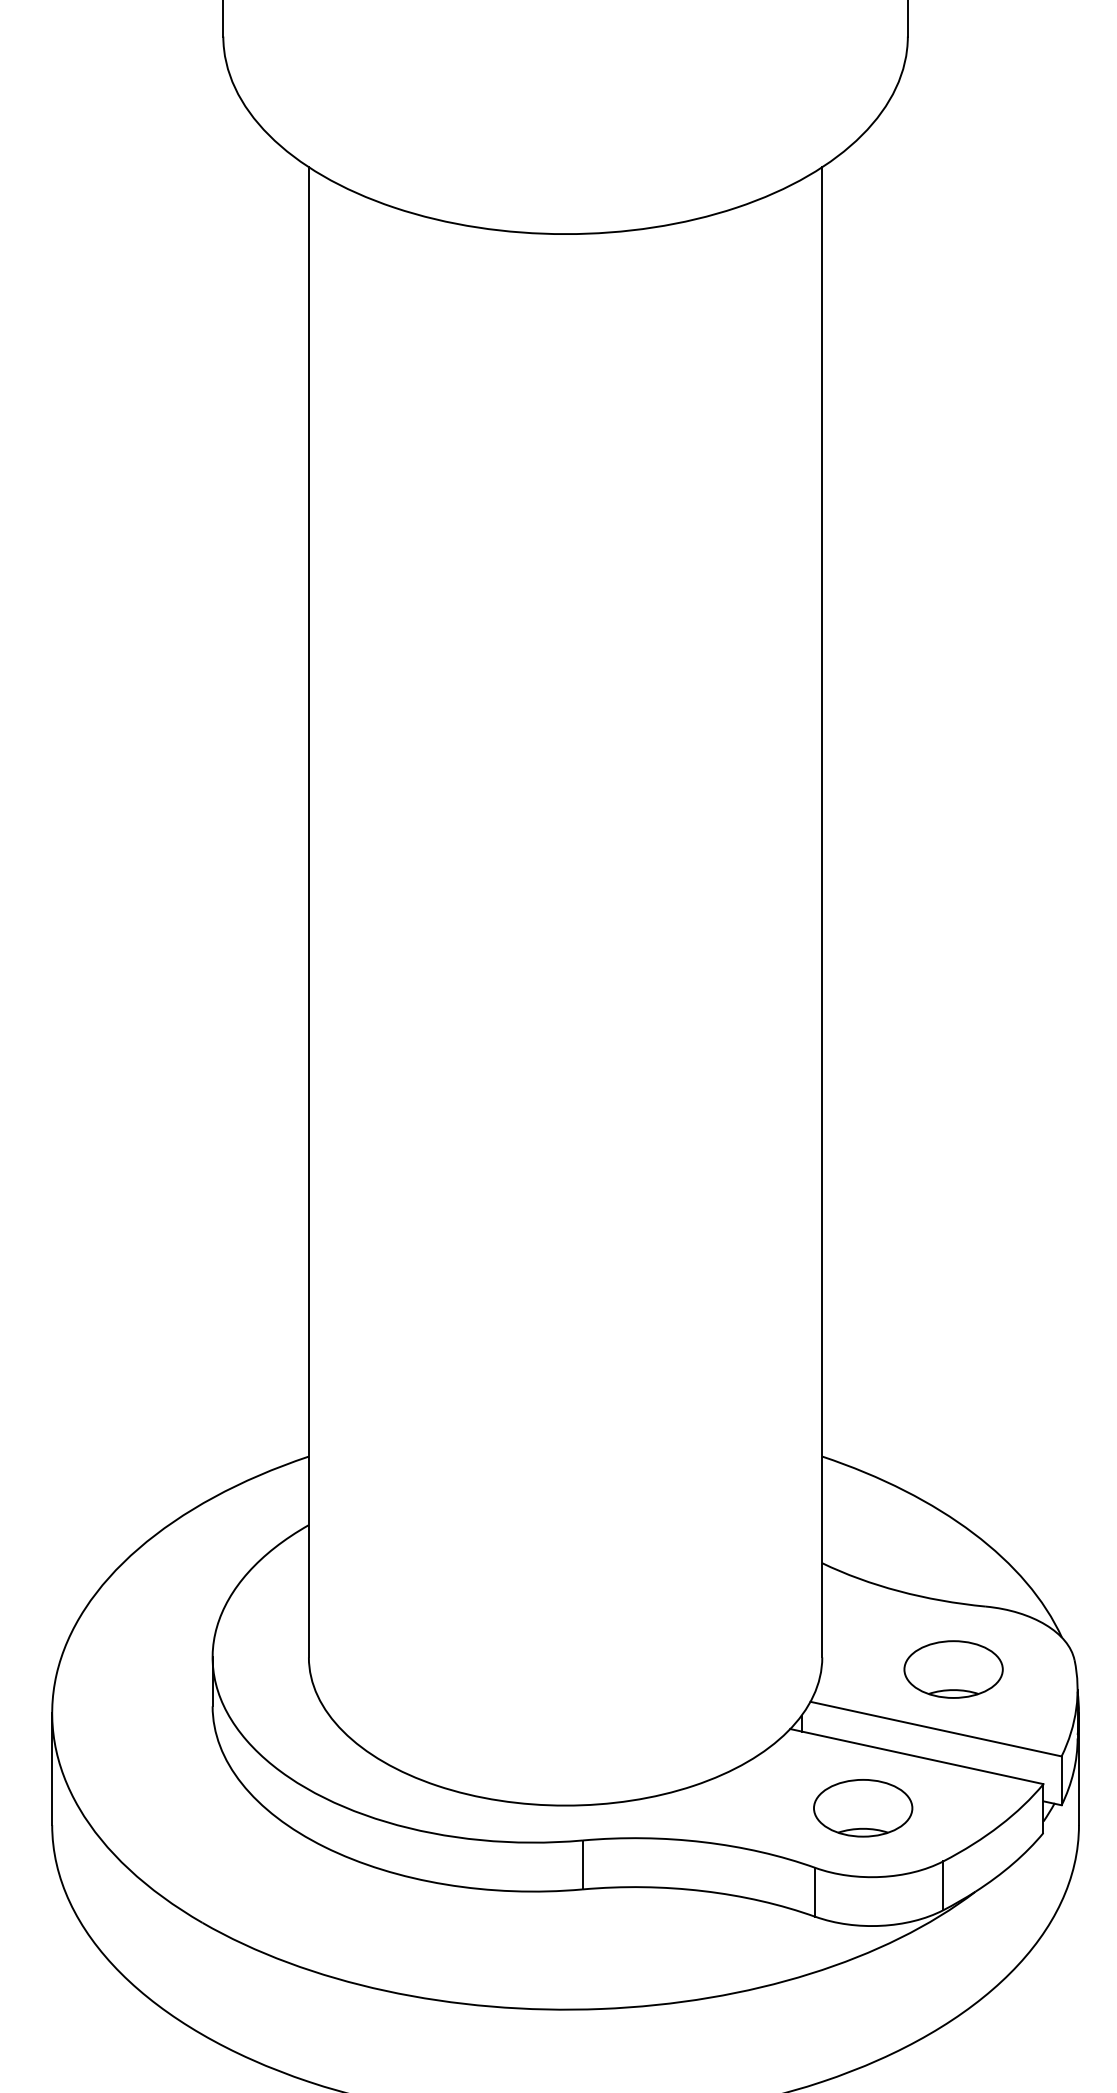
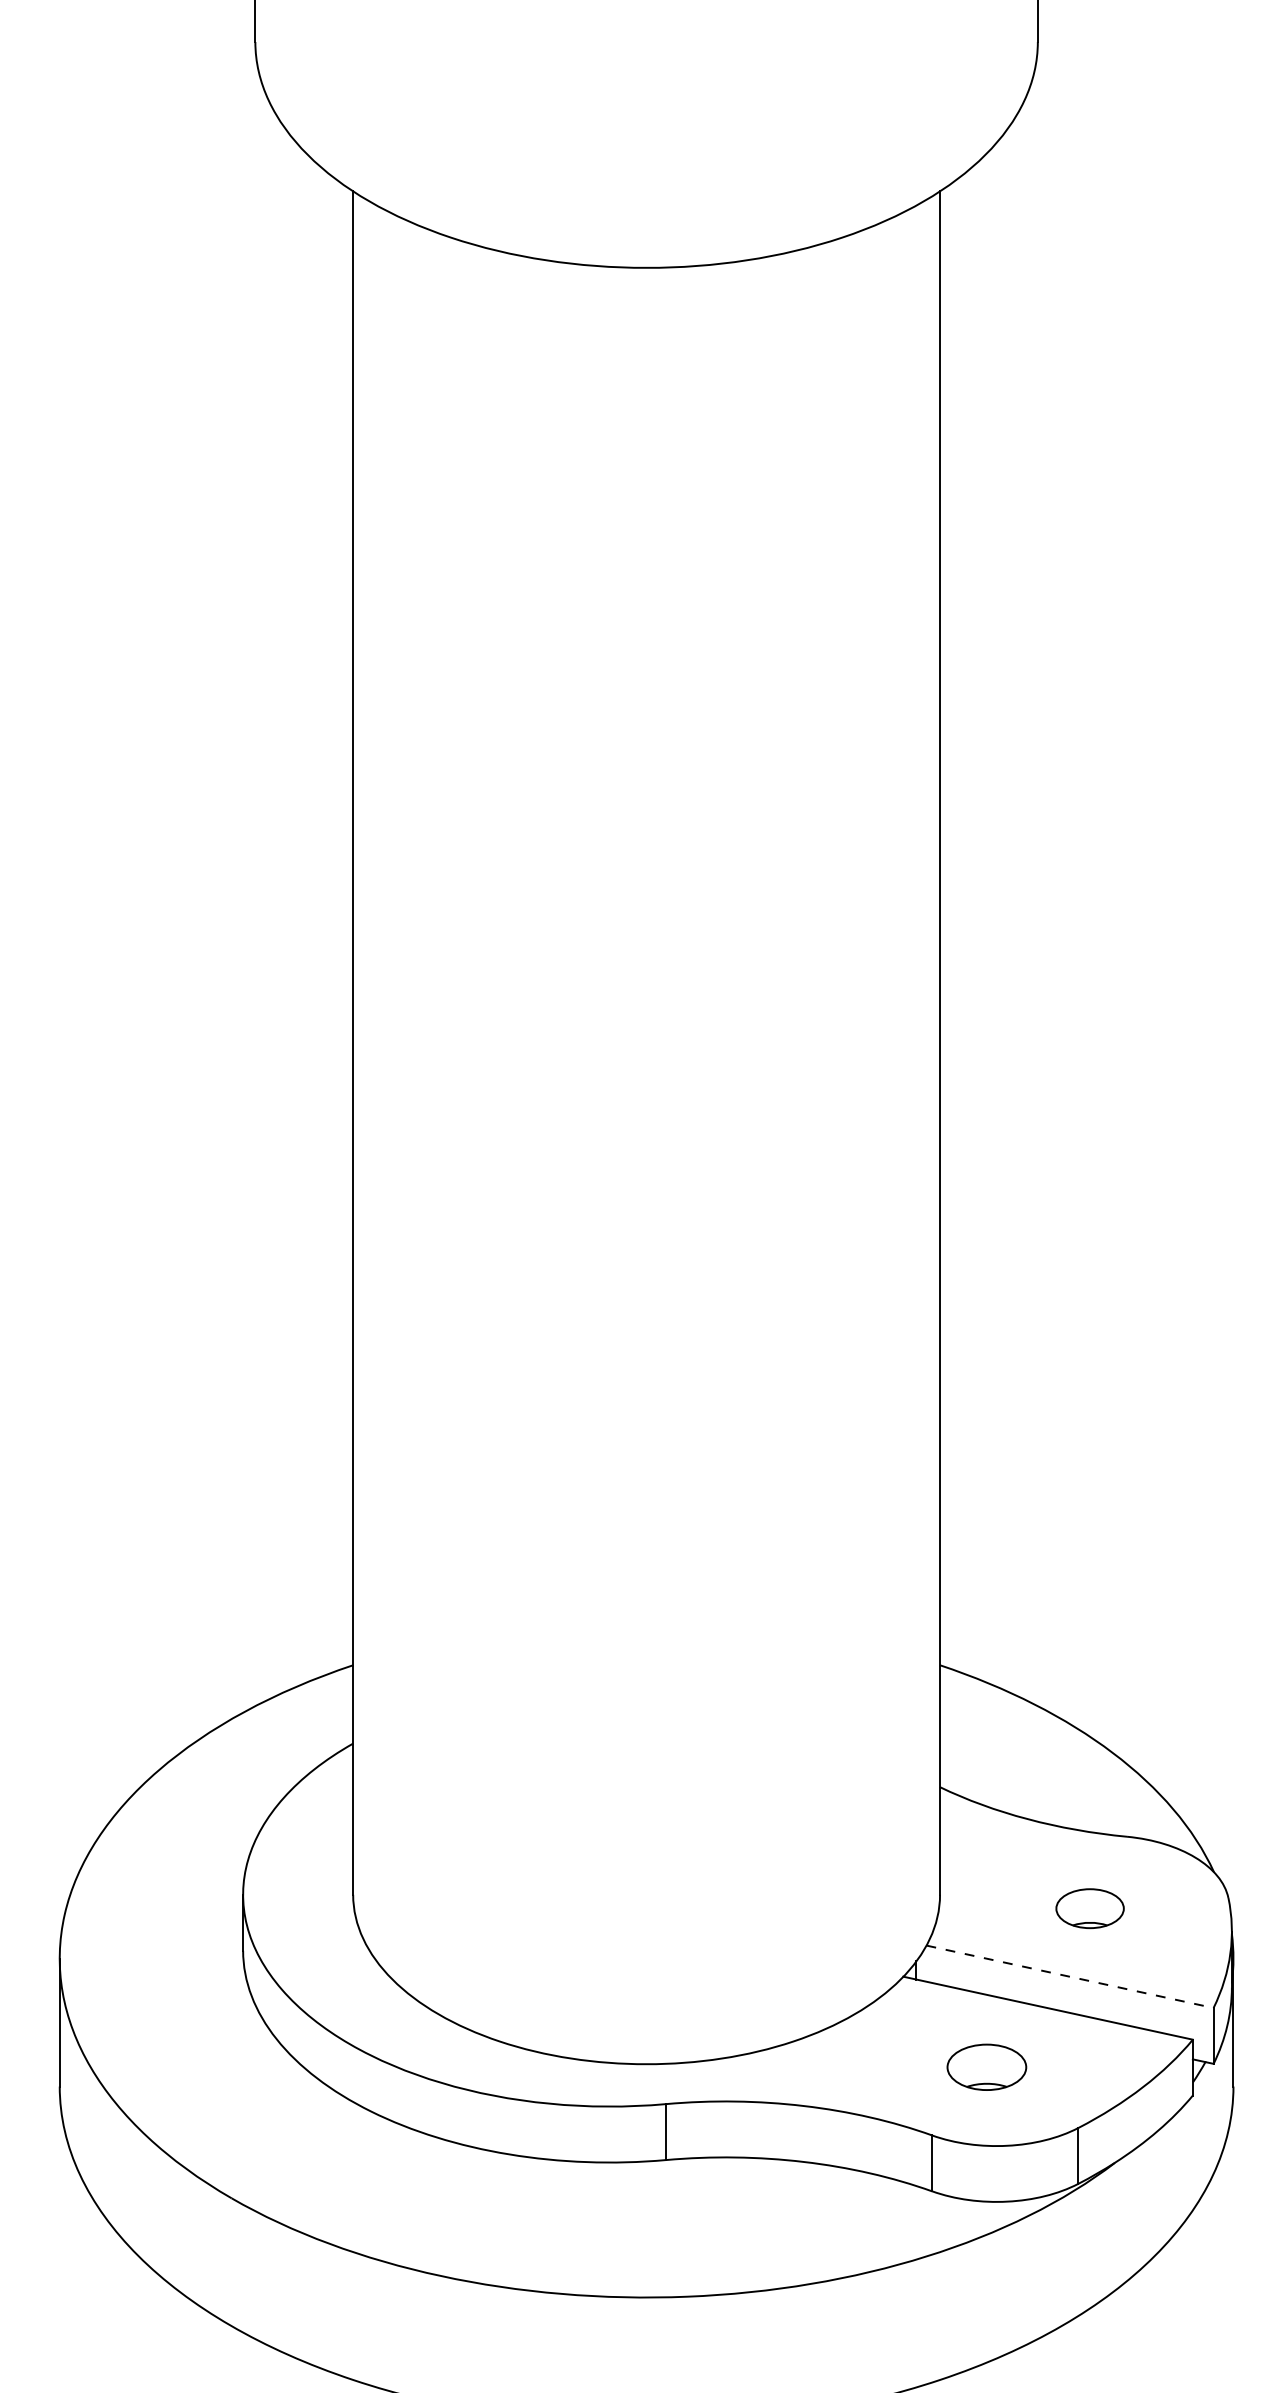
part: (953, 1669) -> (1090, 1908), size x0.6
line: (936, 1729) -> (1070, 1977), solid -> dashed
part: (863, 1808) -> (987, 2067), size x0.7

